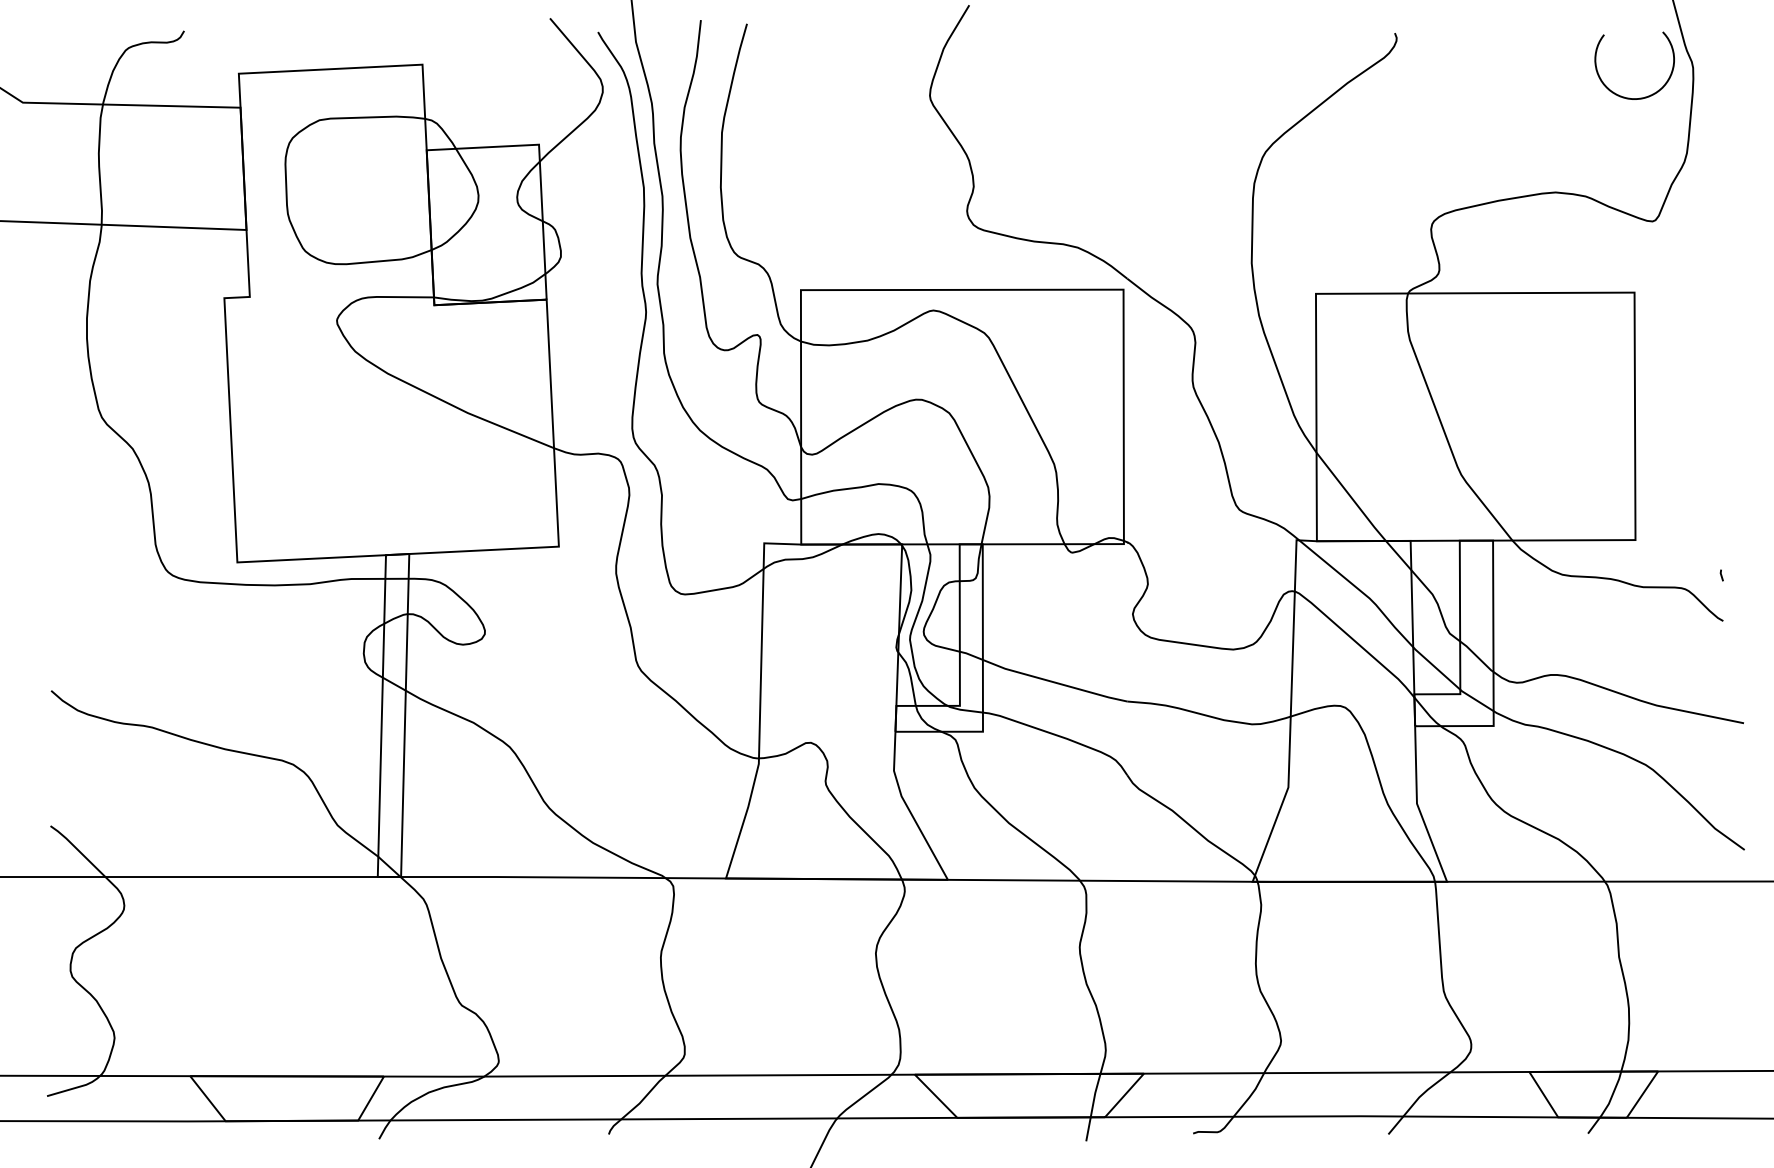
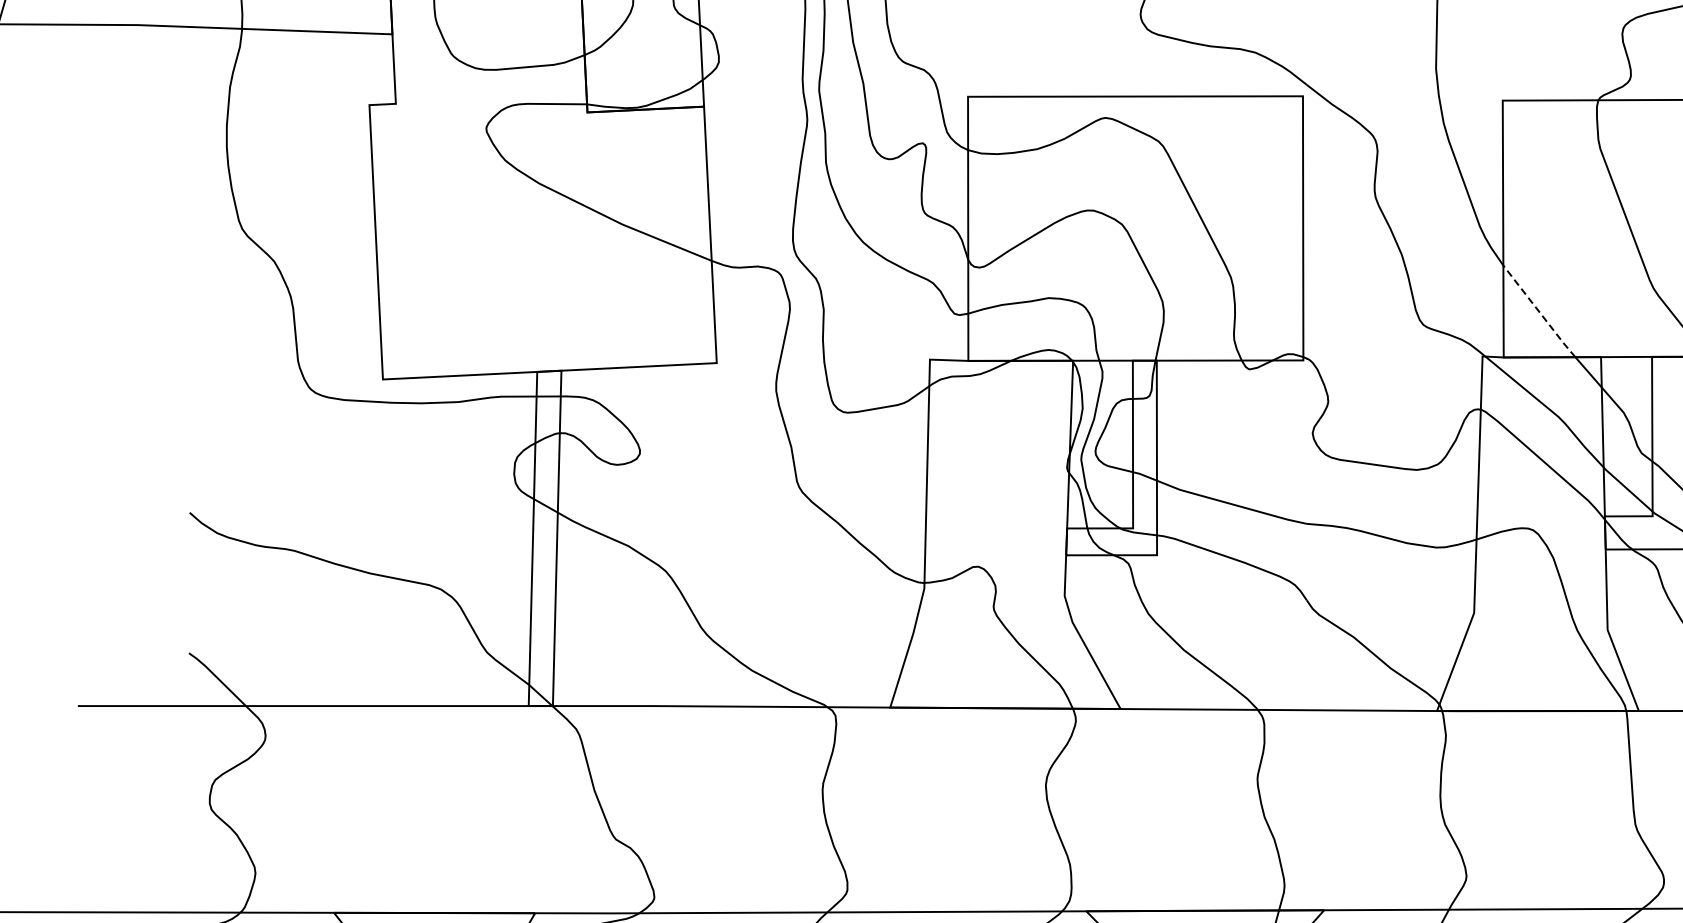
line: (1351, 497) -> (1539, 312), solid -> dashed

